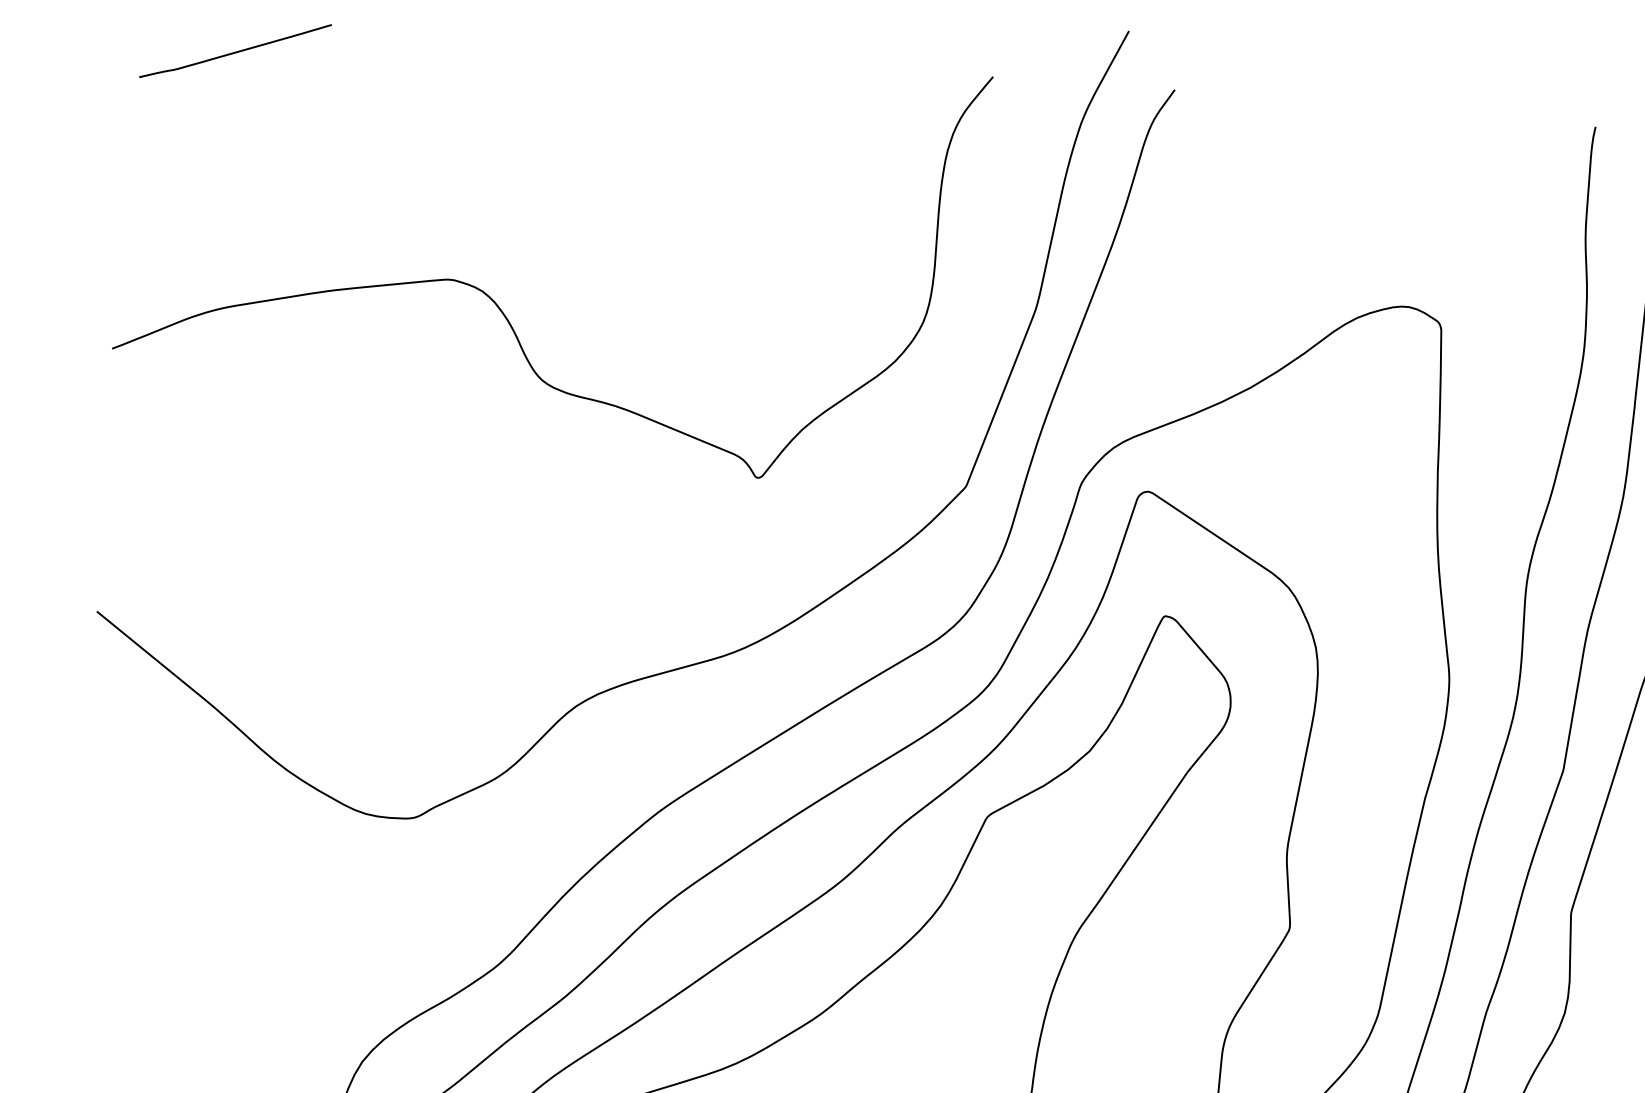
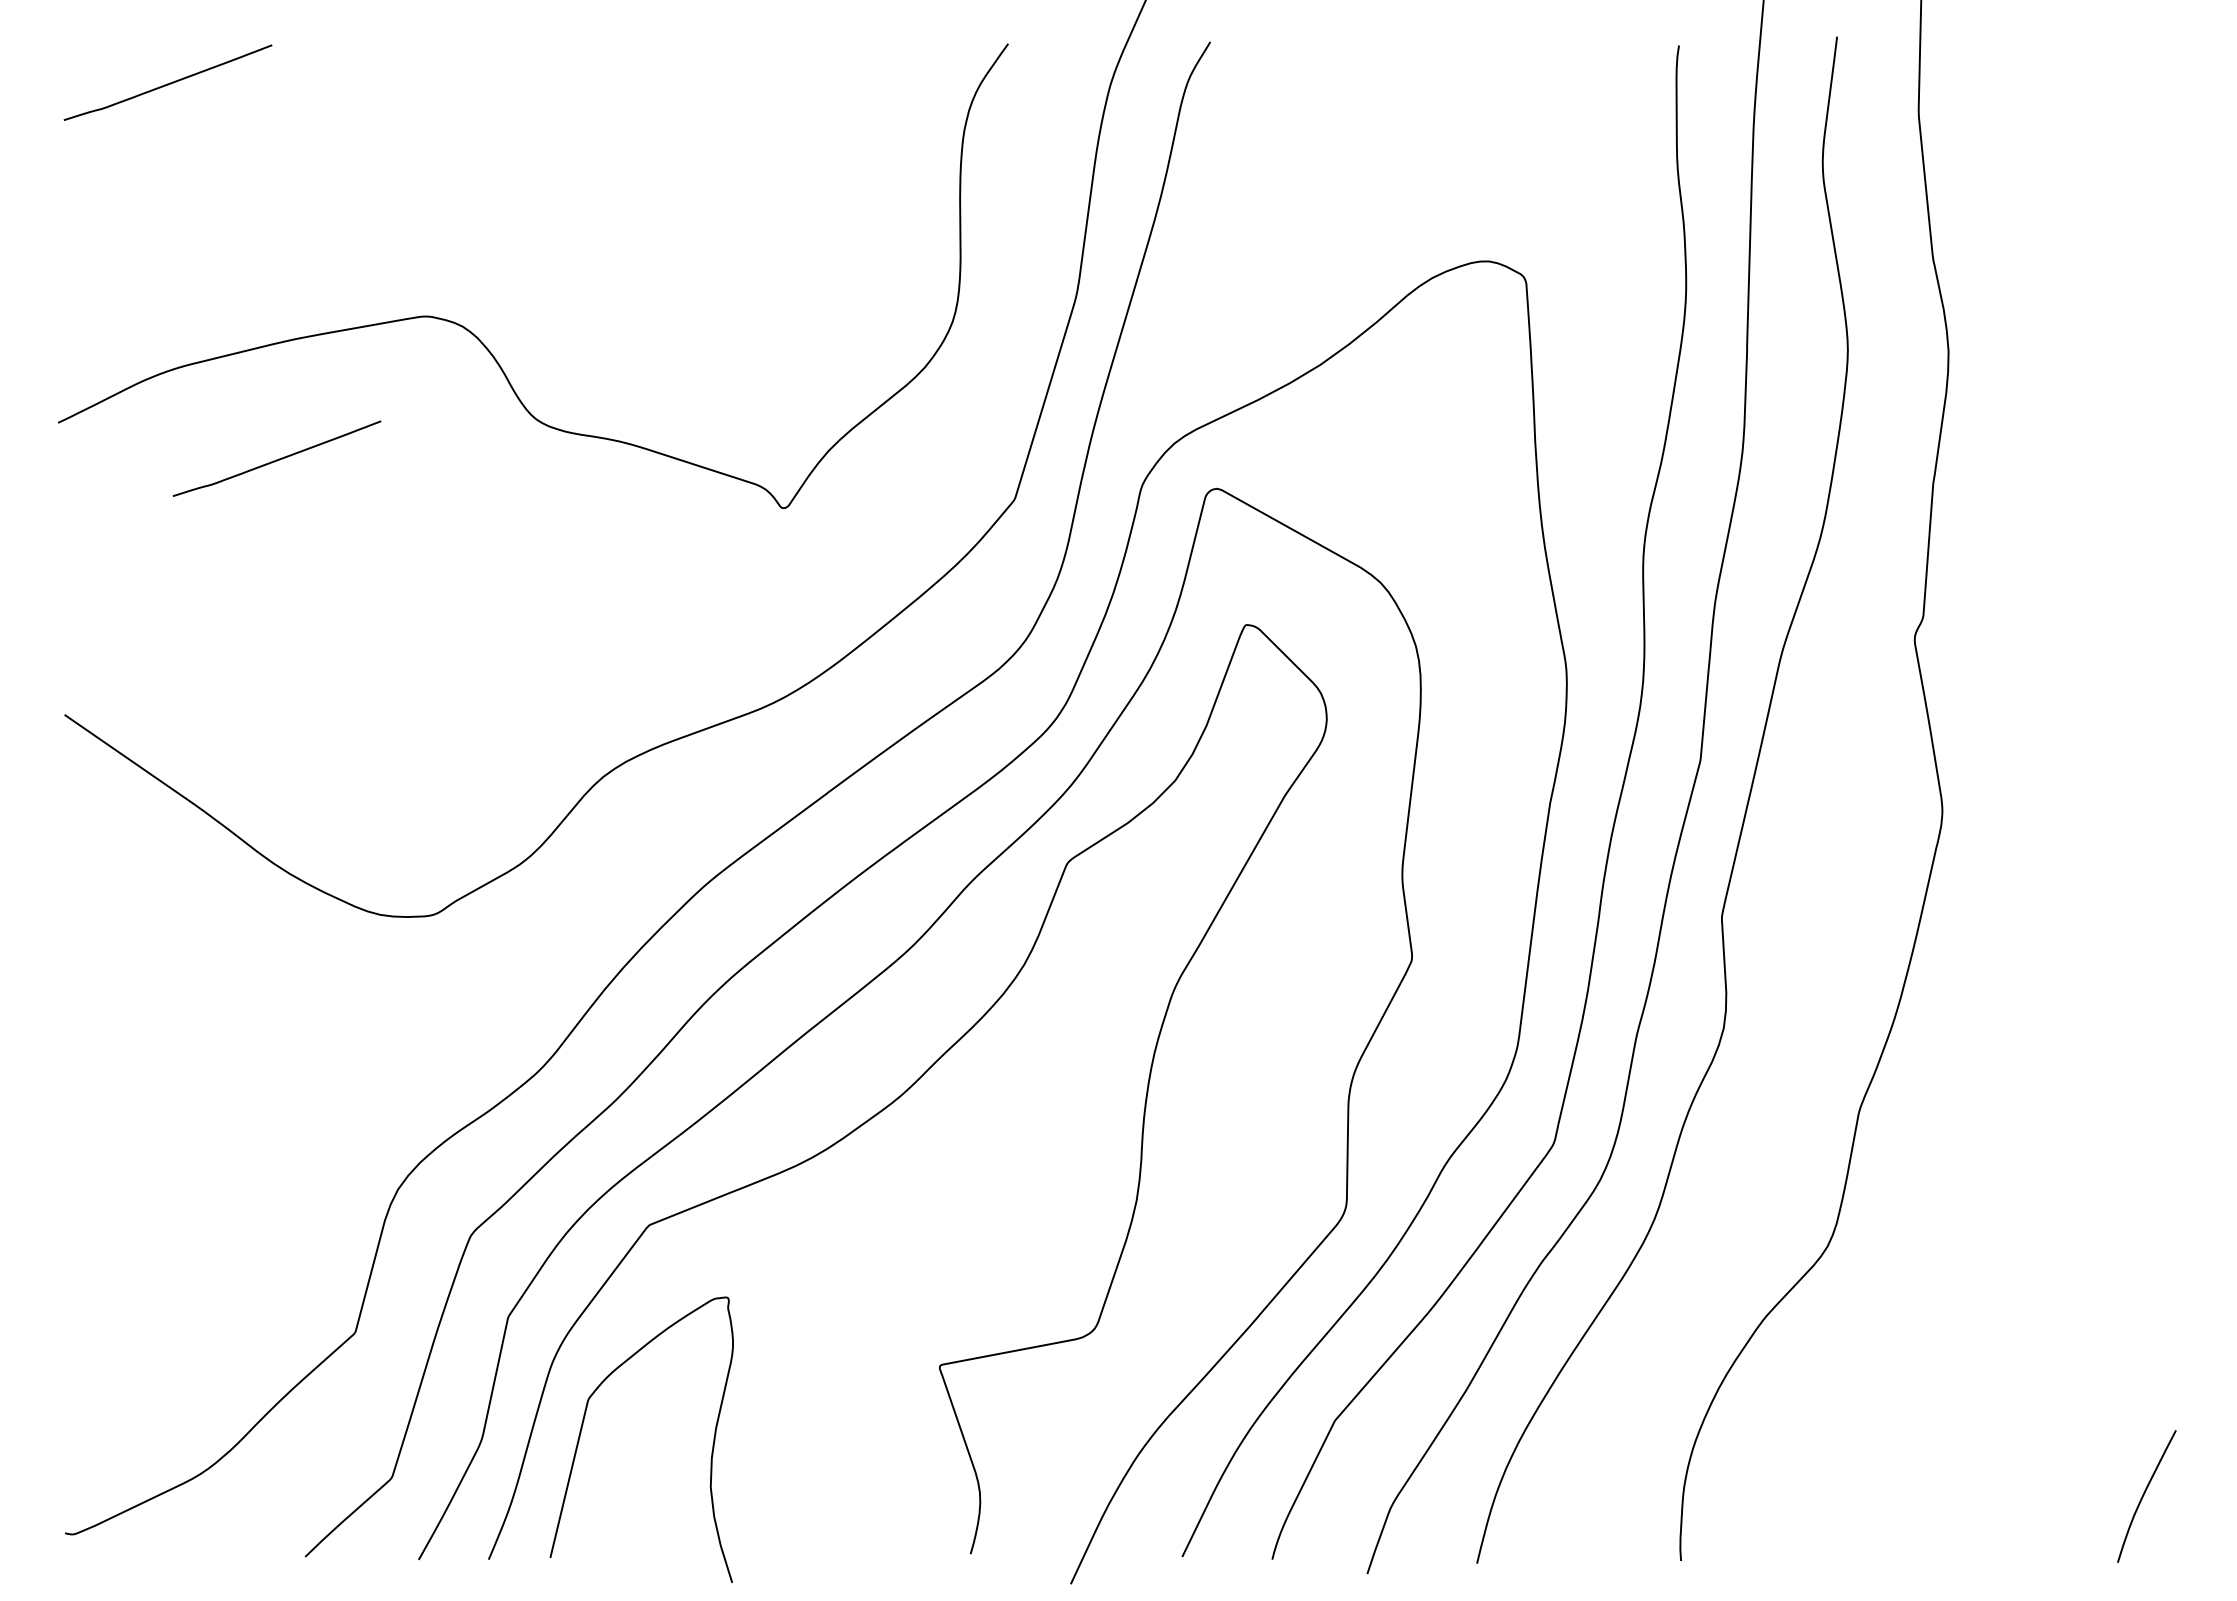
curve: (305, 397) -> (276, 459), added

